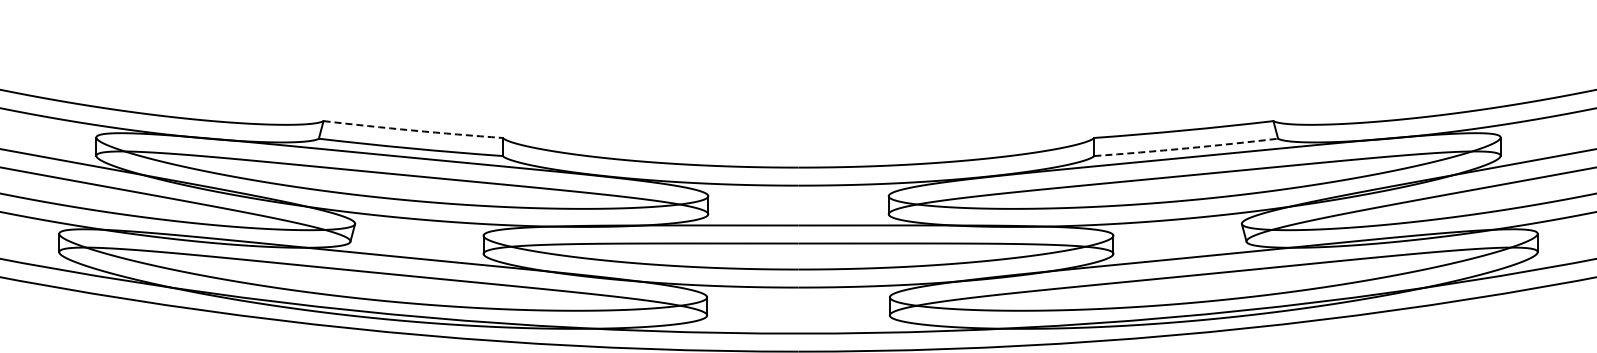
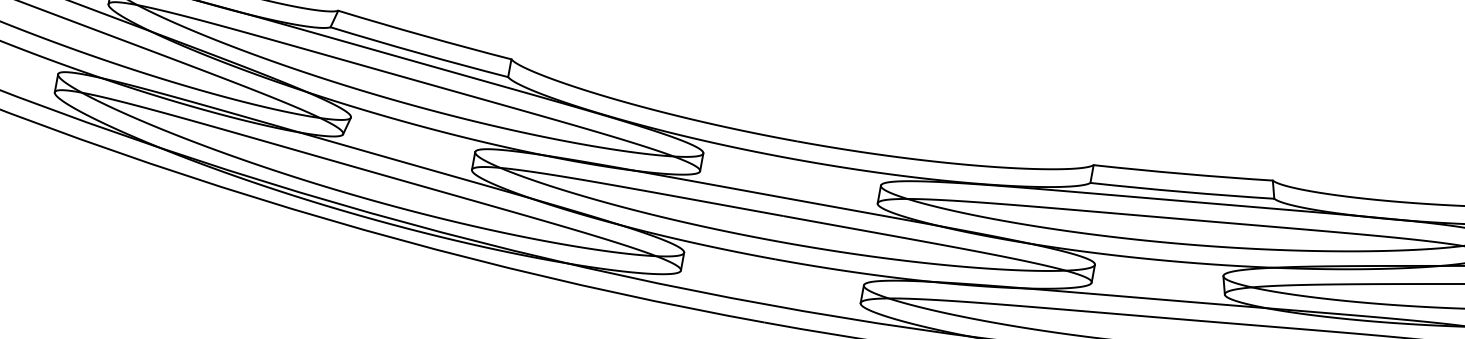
arc: (413, 130) -> (425, 36), dashed -> solid
arc: (1186, 148) -> (1182, 191), dashed -> solid

